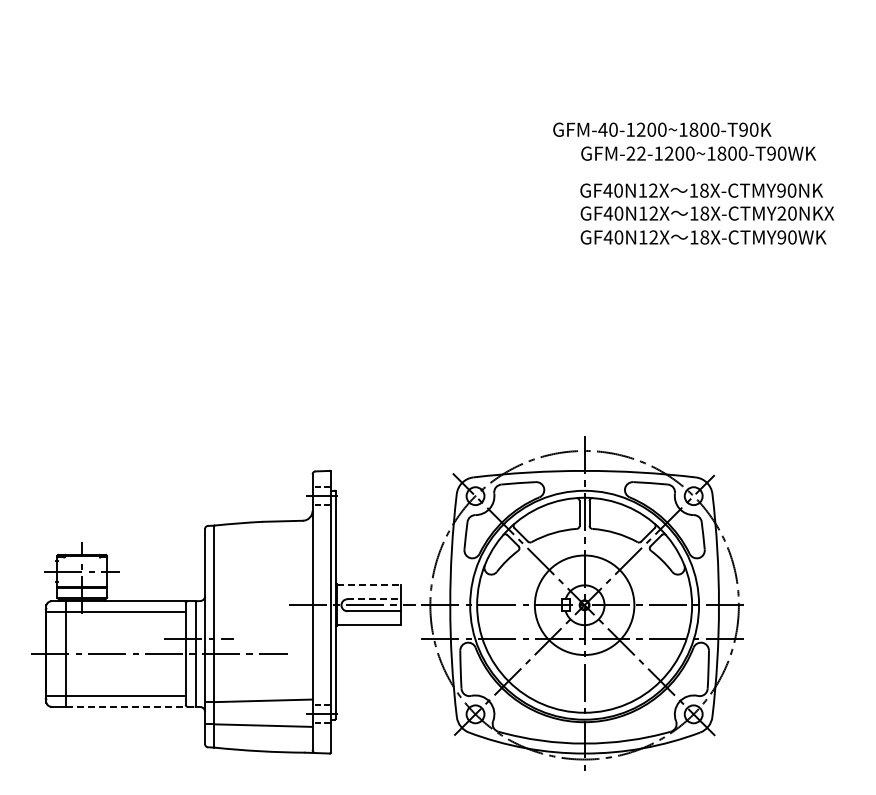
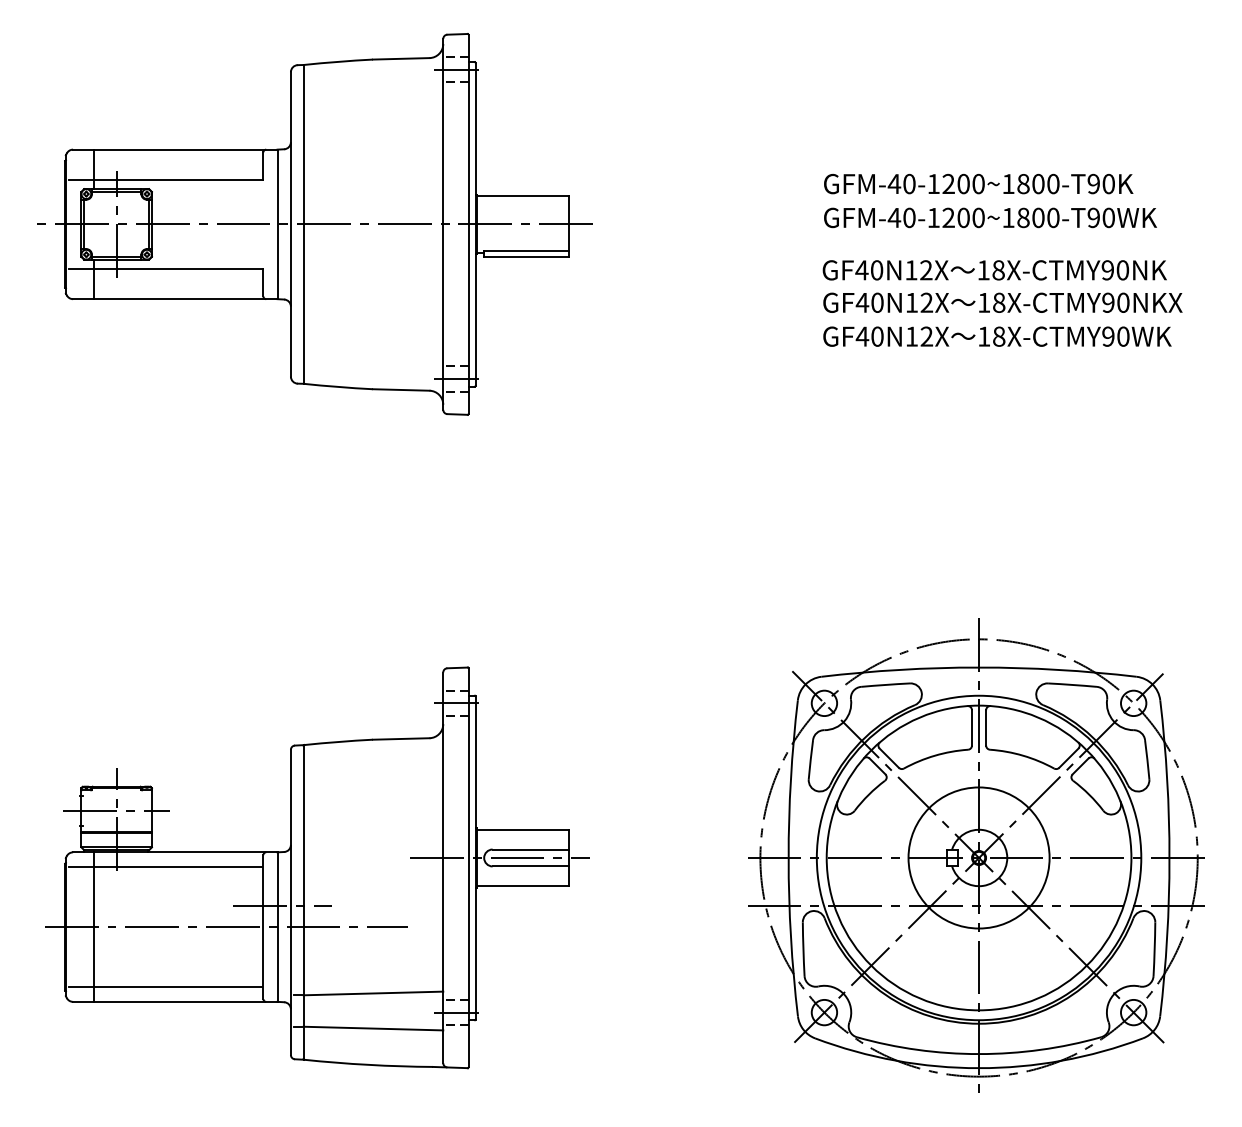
text: (662, 129) -> (978, 183), moved
text: (635, 153) -> (900, 217), GFM-22-1200~1800-T90WK -> GFM-40-1200~1800-T90WK
part: (221, 157) -> (314, 223), added
text: (781, 213) -> (1107, 302), 18X-CTMY20NKX -> 18X-CTMY90NKX
line: (369, 585) -> (523, 829), dashed -> solid
line: (374, 599) -> (530, 849), dashed -> solid
part: (582, 603) -> (976, 855), moved
line: (130, 706) -> (185, 1001), dashed -> solid

